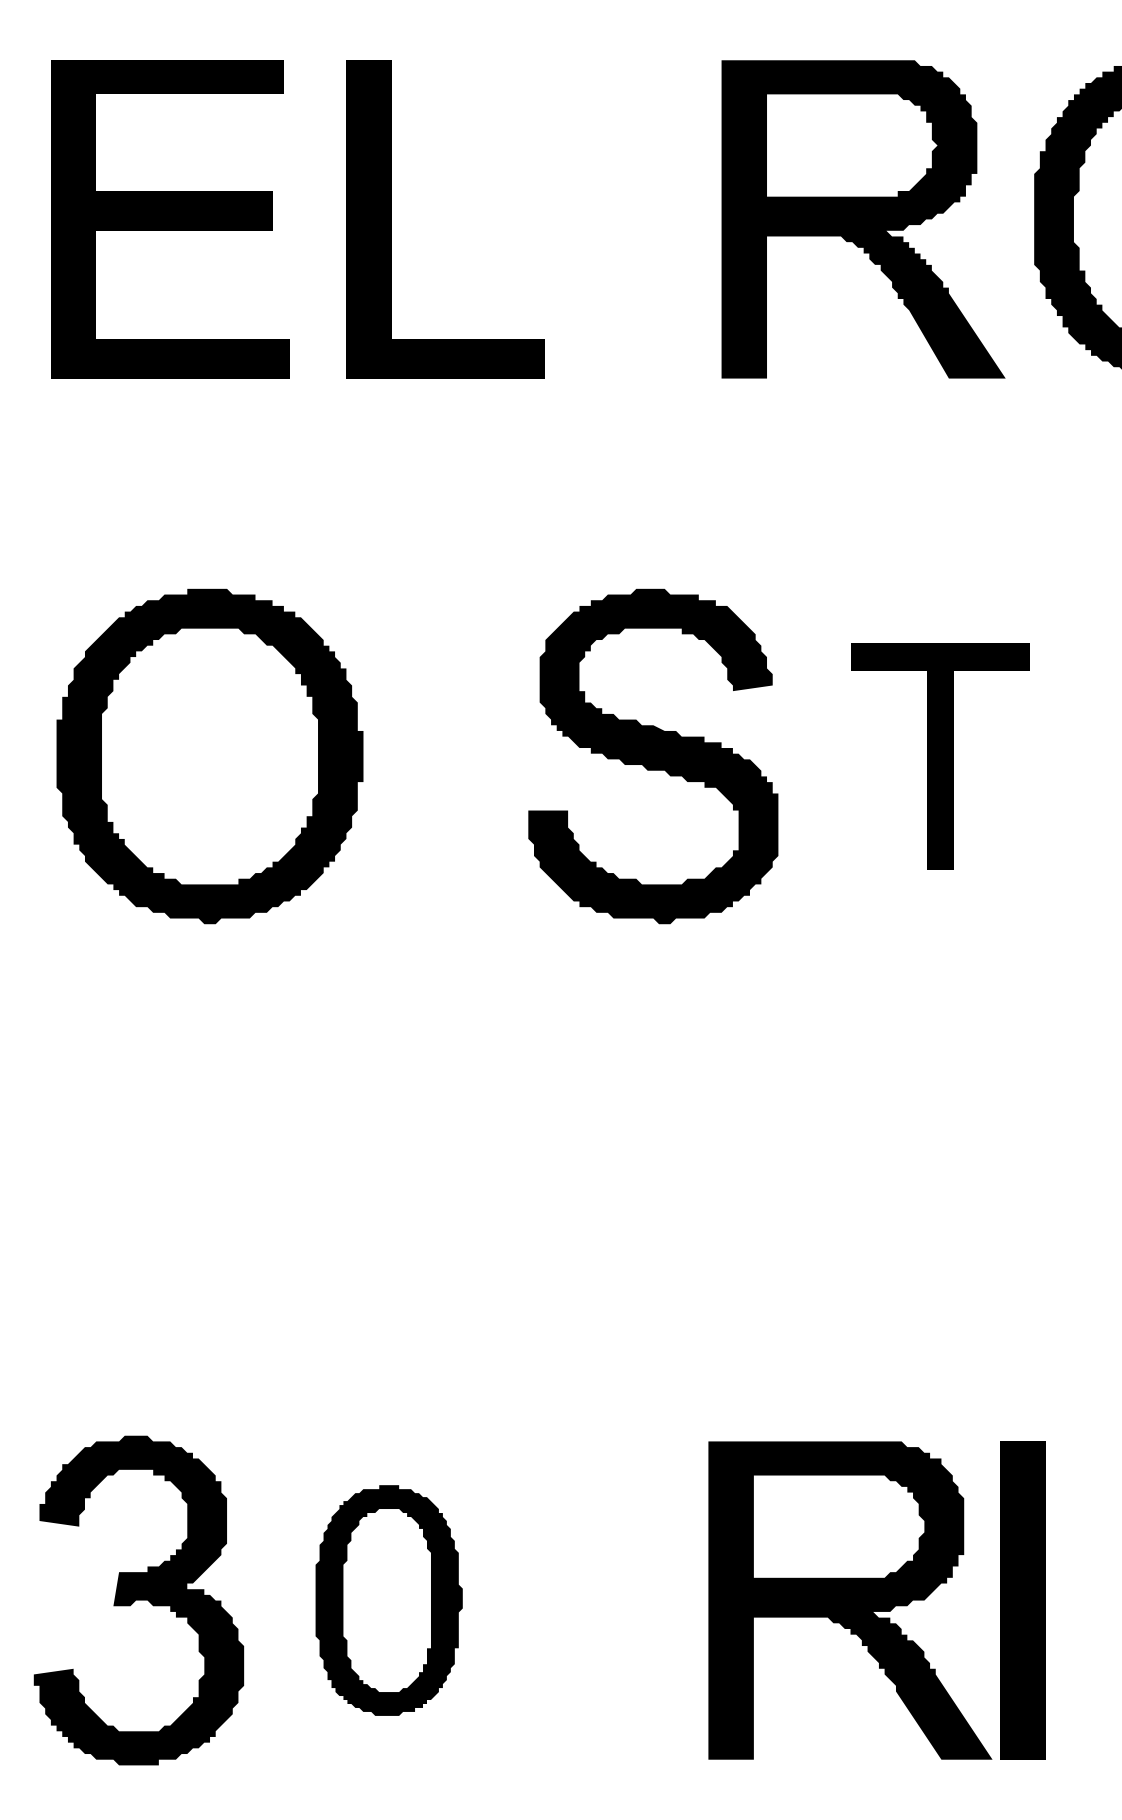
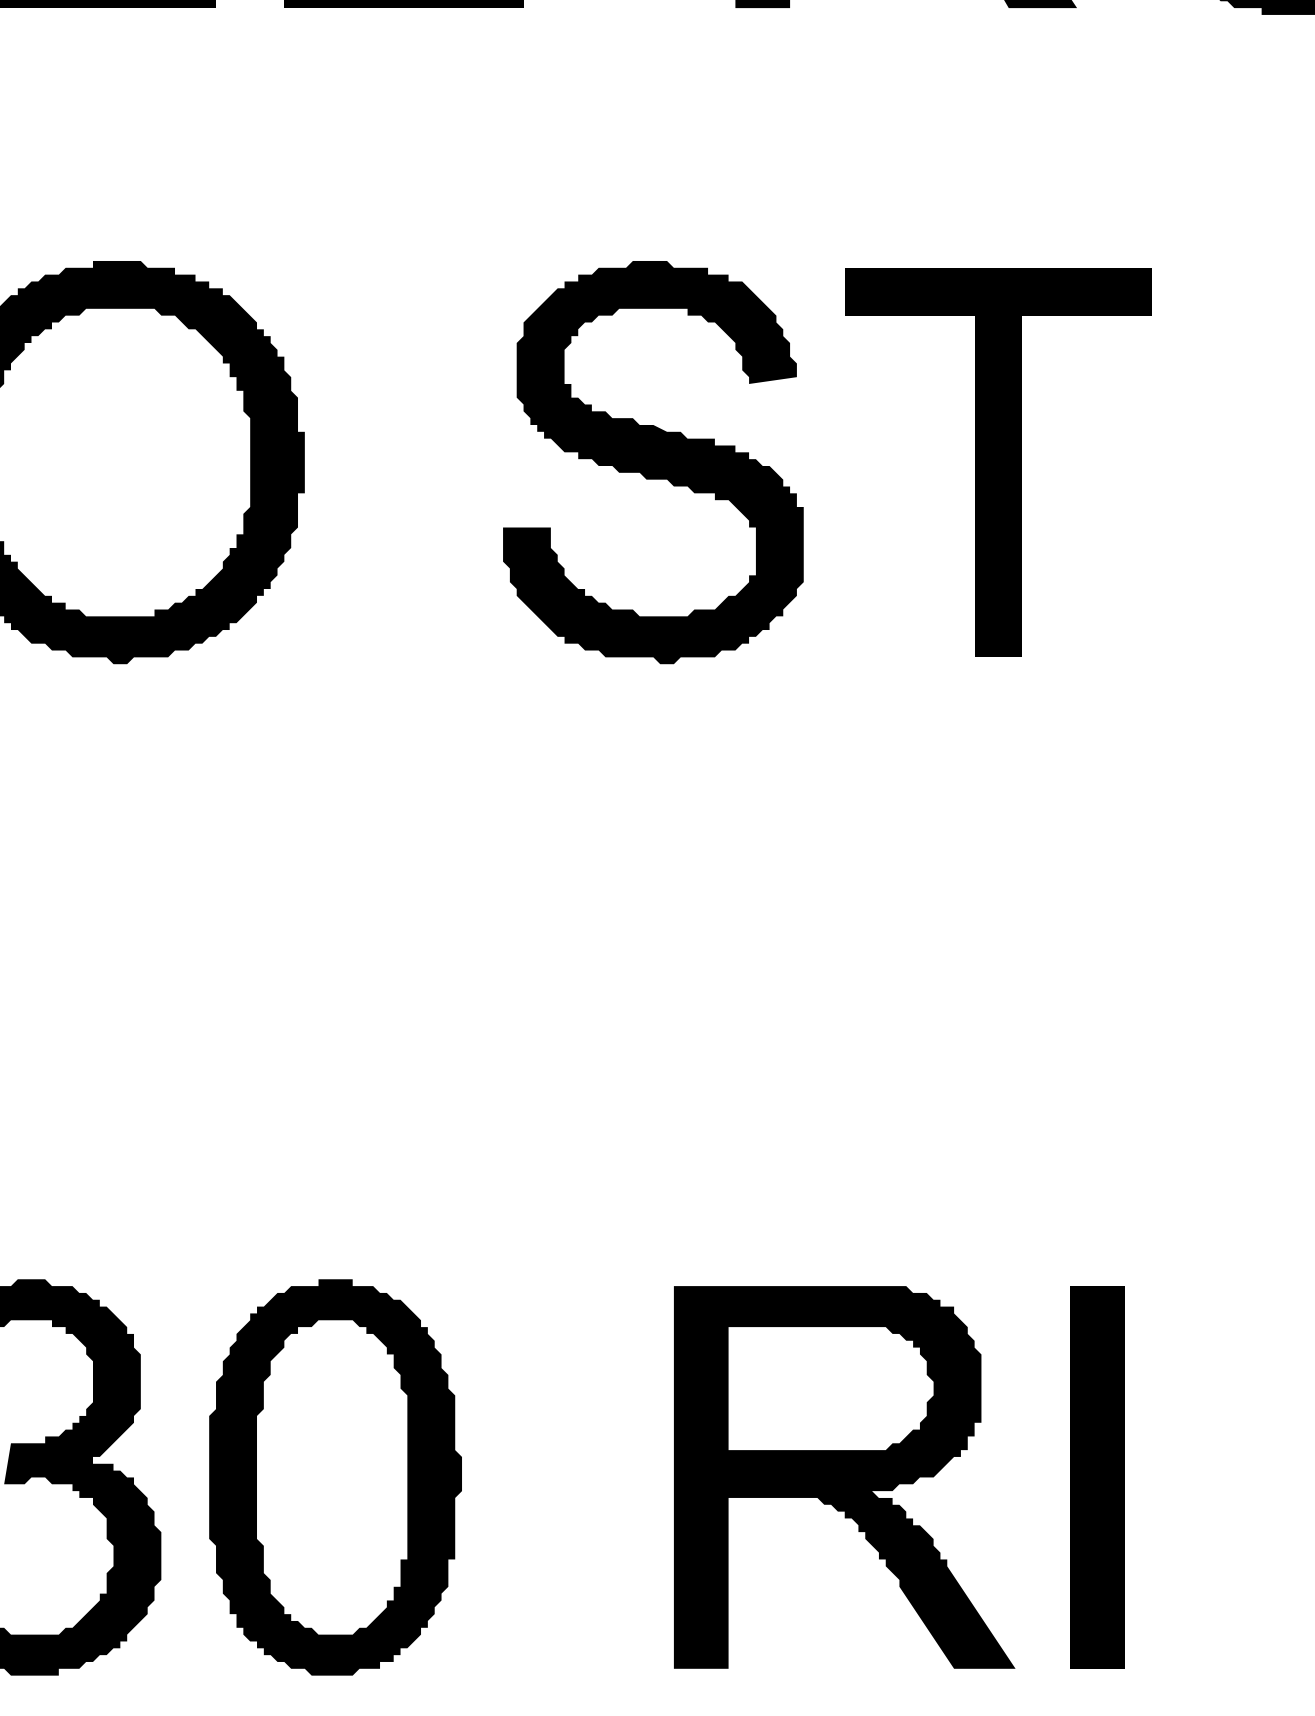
part: (940, 756) -> (998, 462), size x1.43
part: (389, 1600) -> (336, 1477), size x1.43
part: (850, 1600) -> (844, 1477), moved

